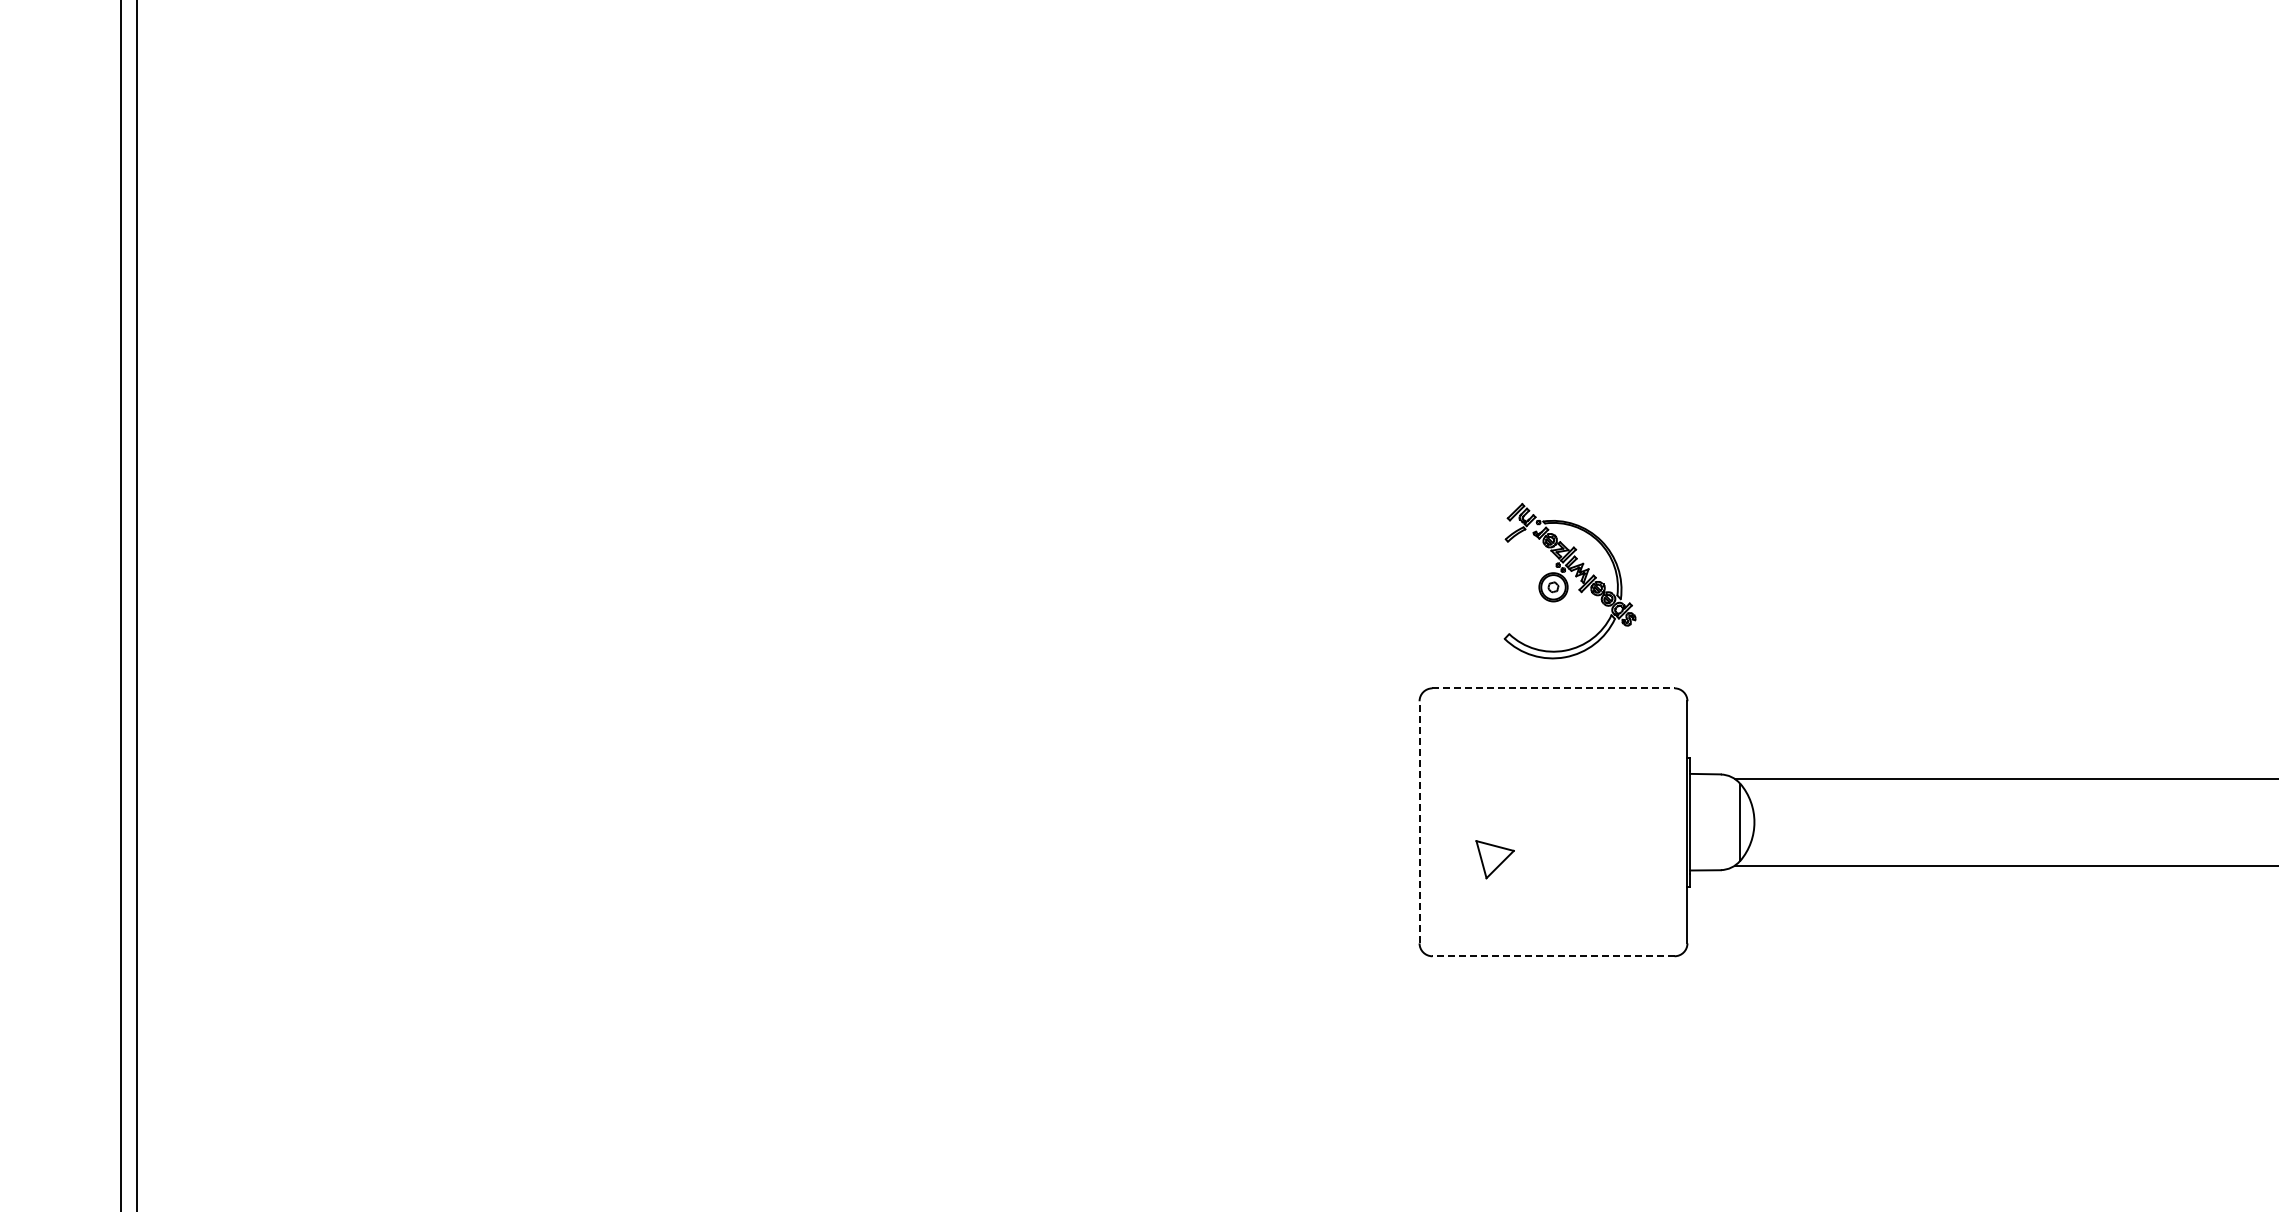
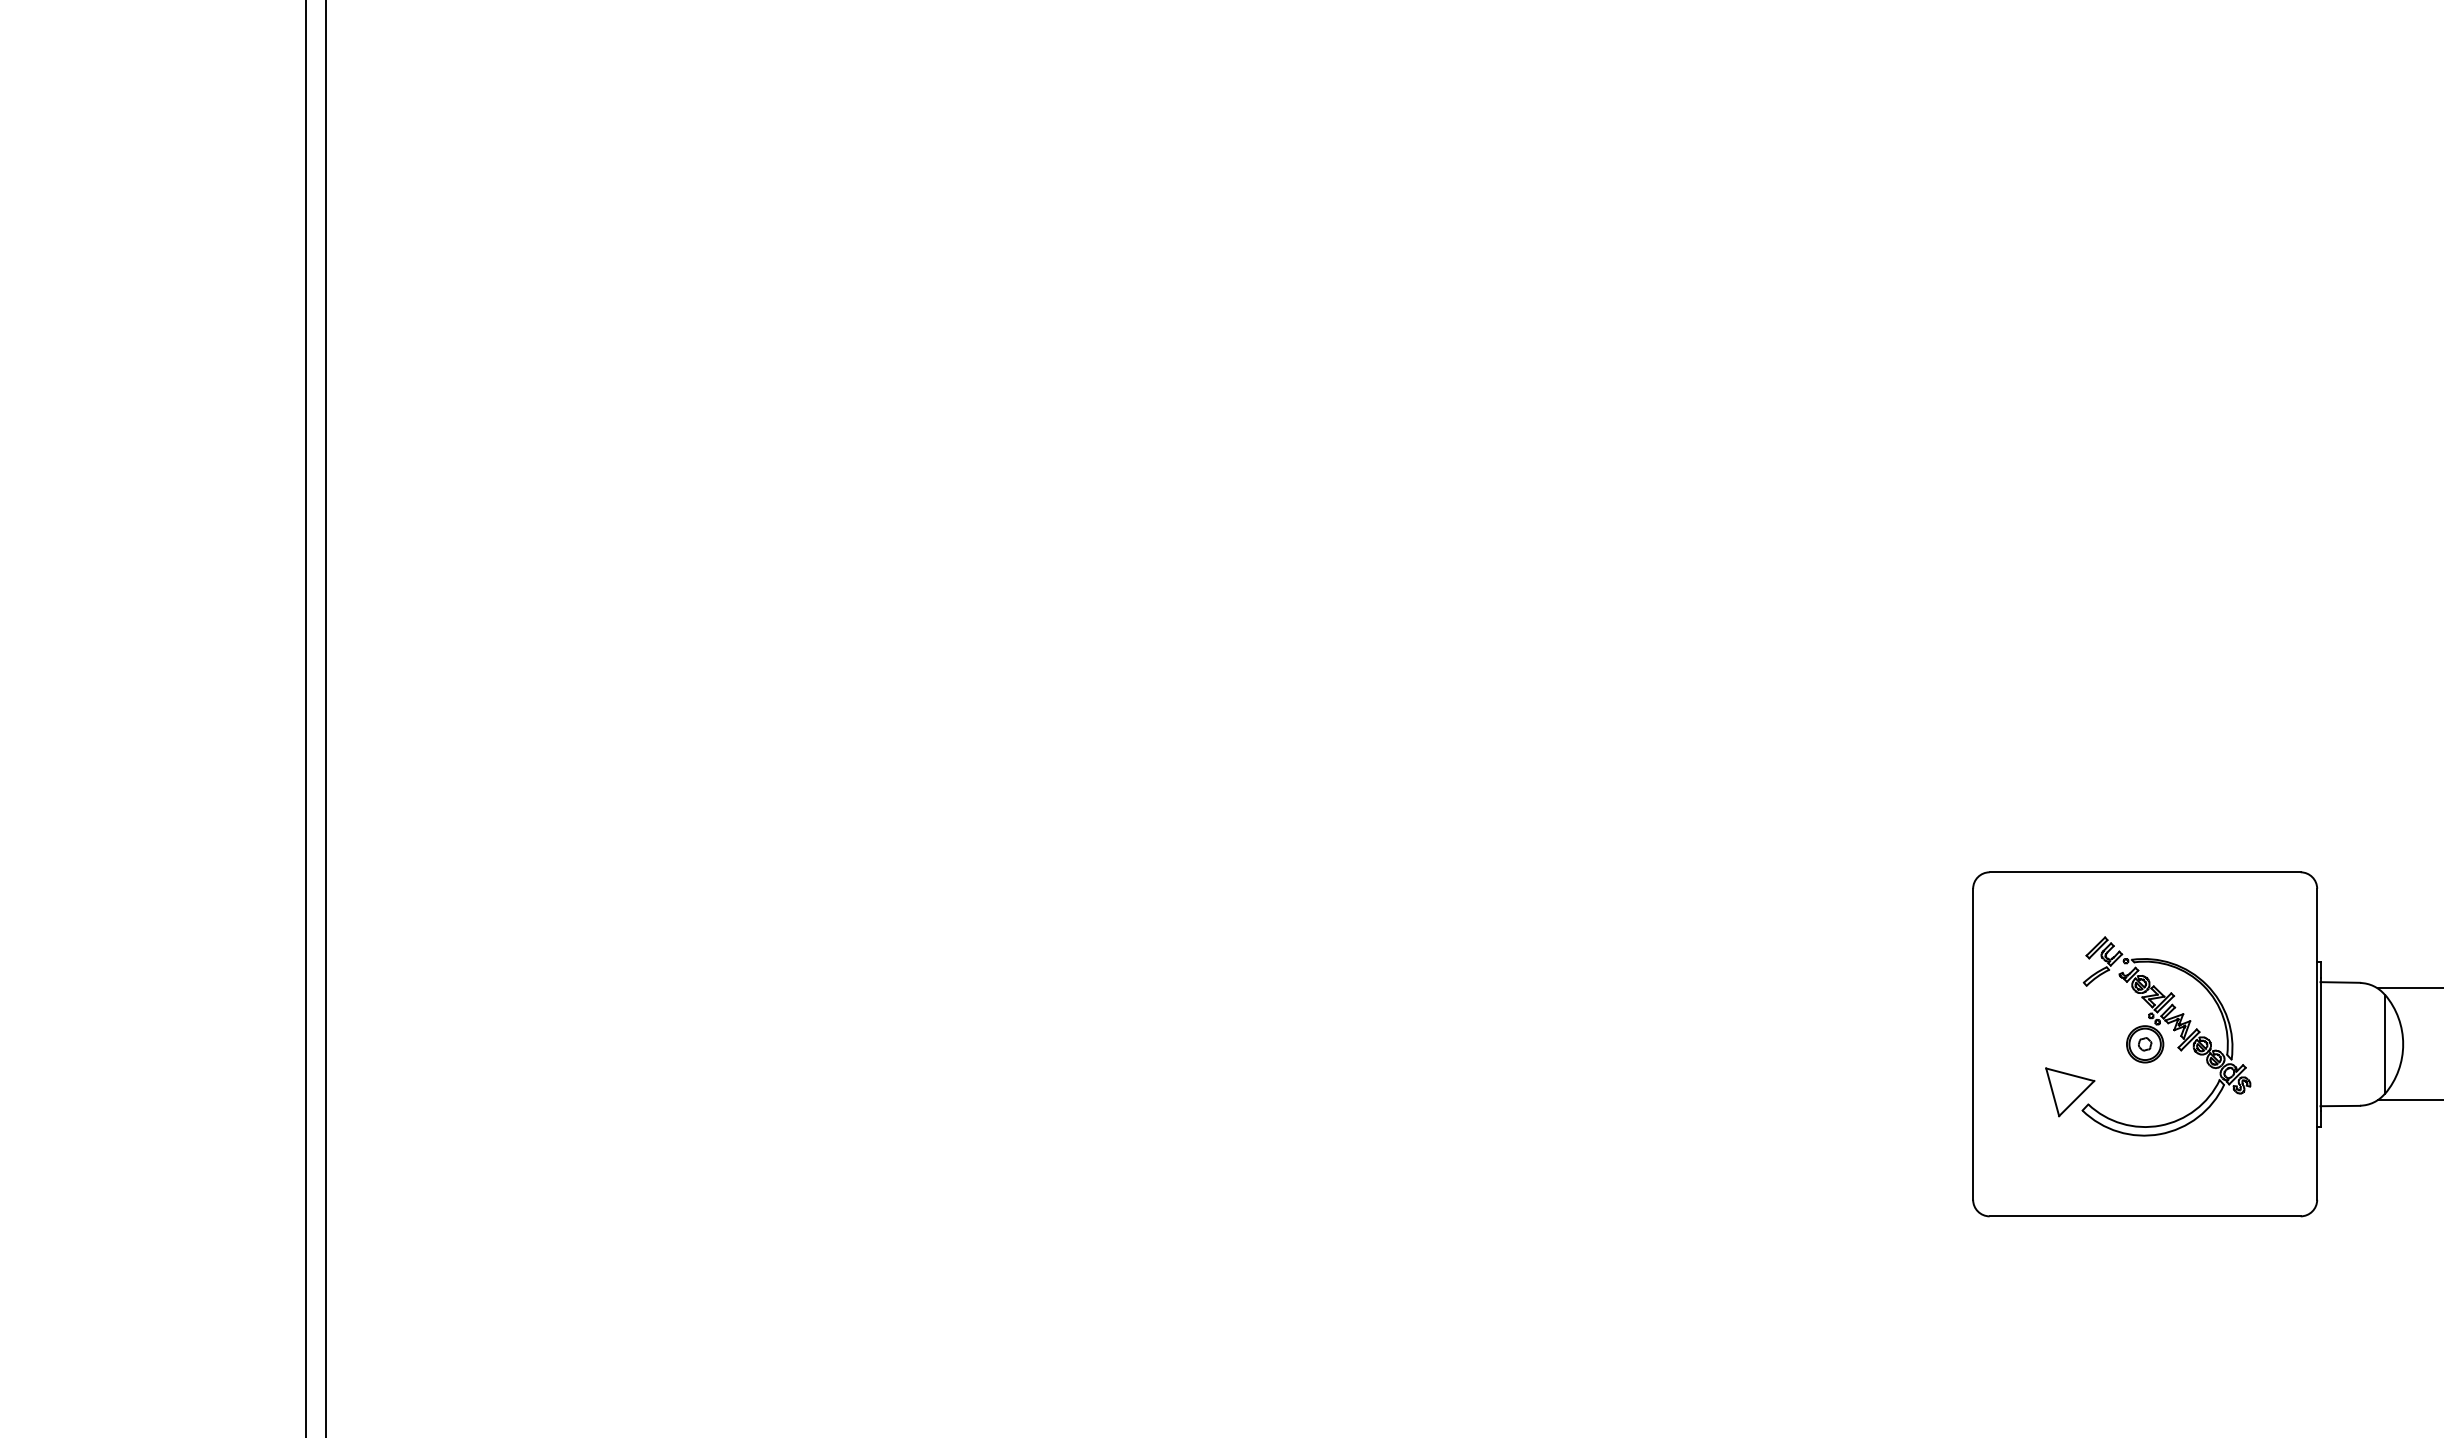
part: (1569, 580) -> (2165, 1035), moved
line: (1554, 688) -> (2146, 872), dashed -> solid
line: (1419, 821) -> (1973, 1043), dashed -> solid
line: (1553, 956) -> (2145, 1216), dashed -> solid

